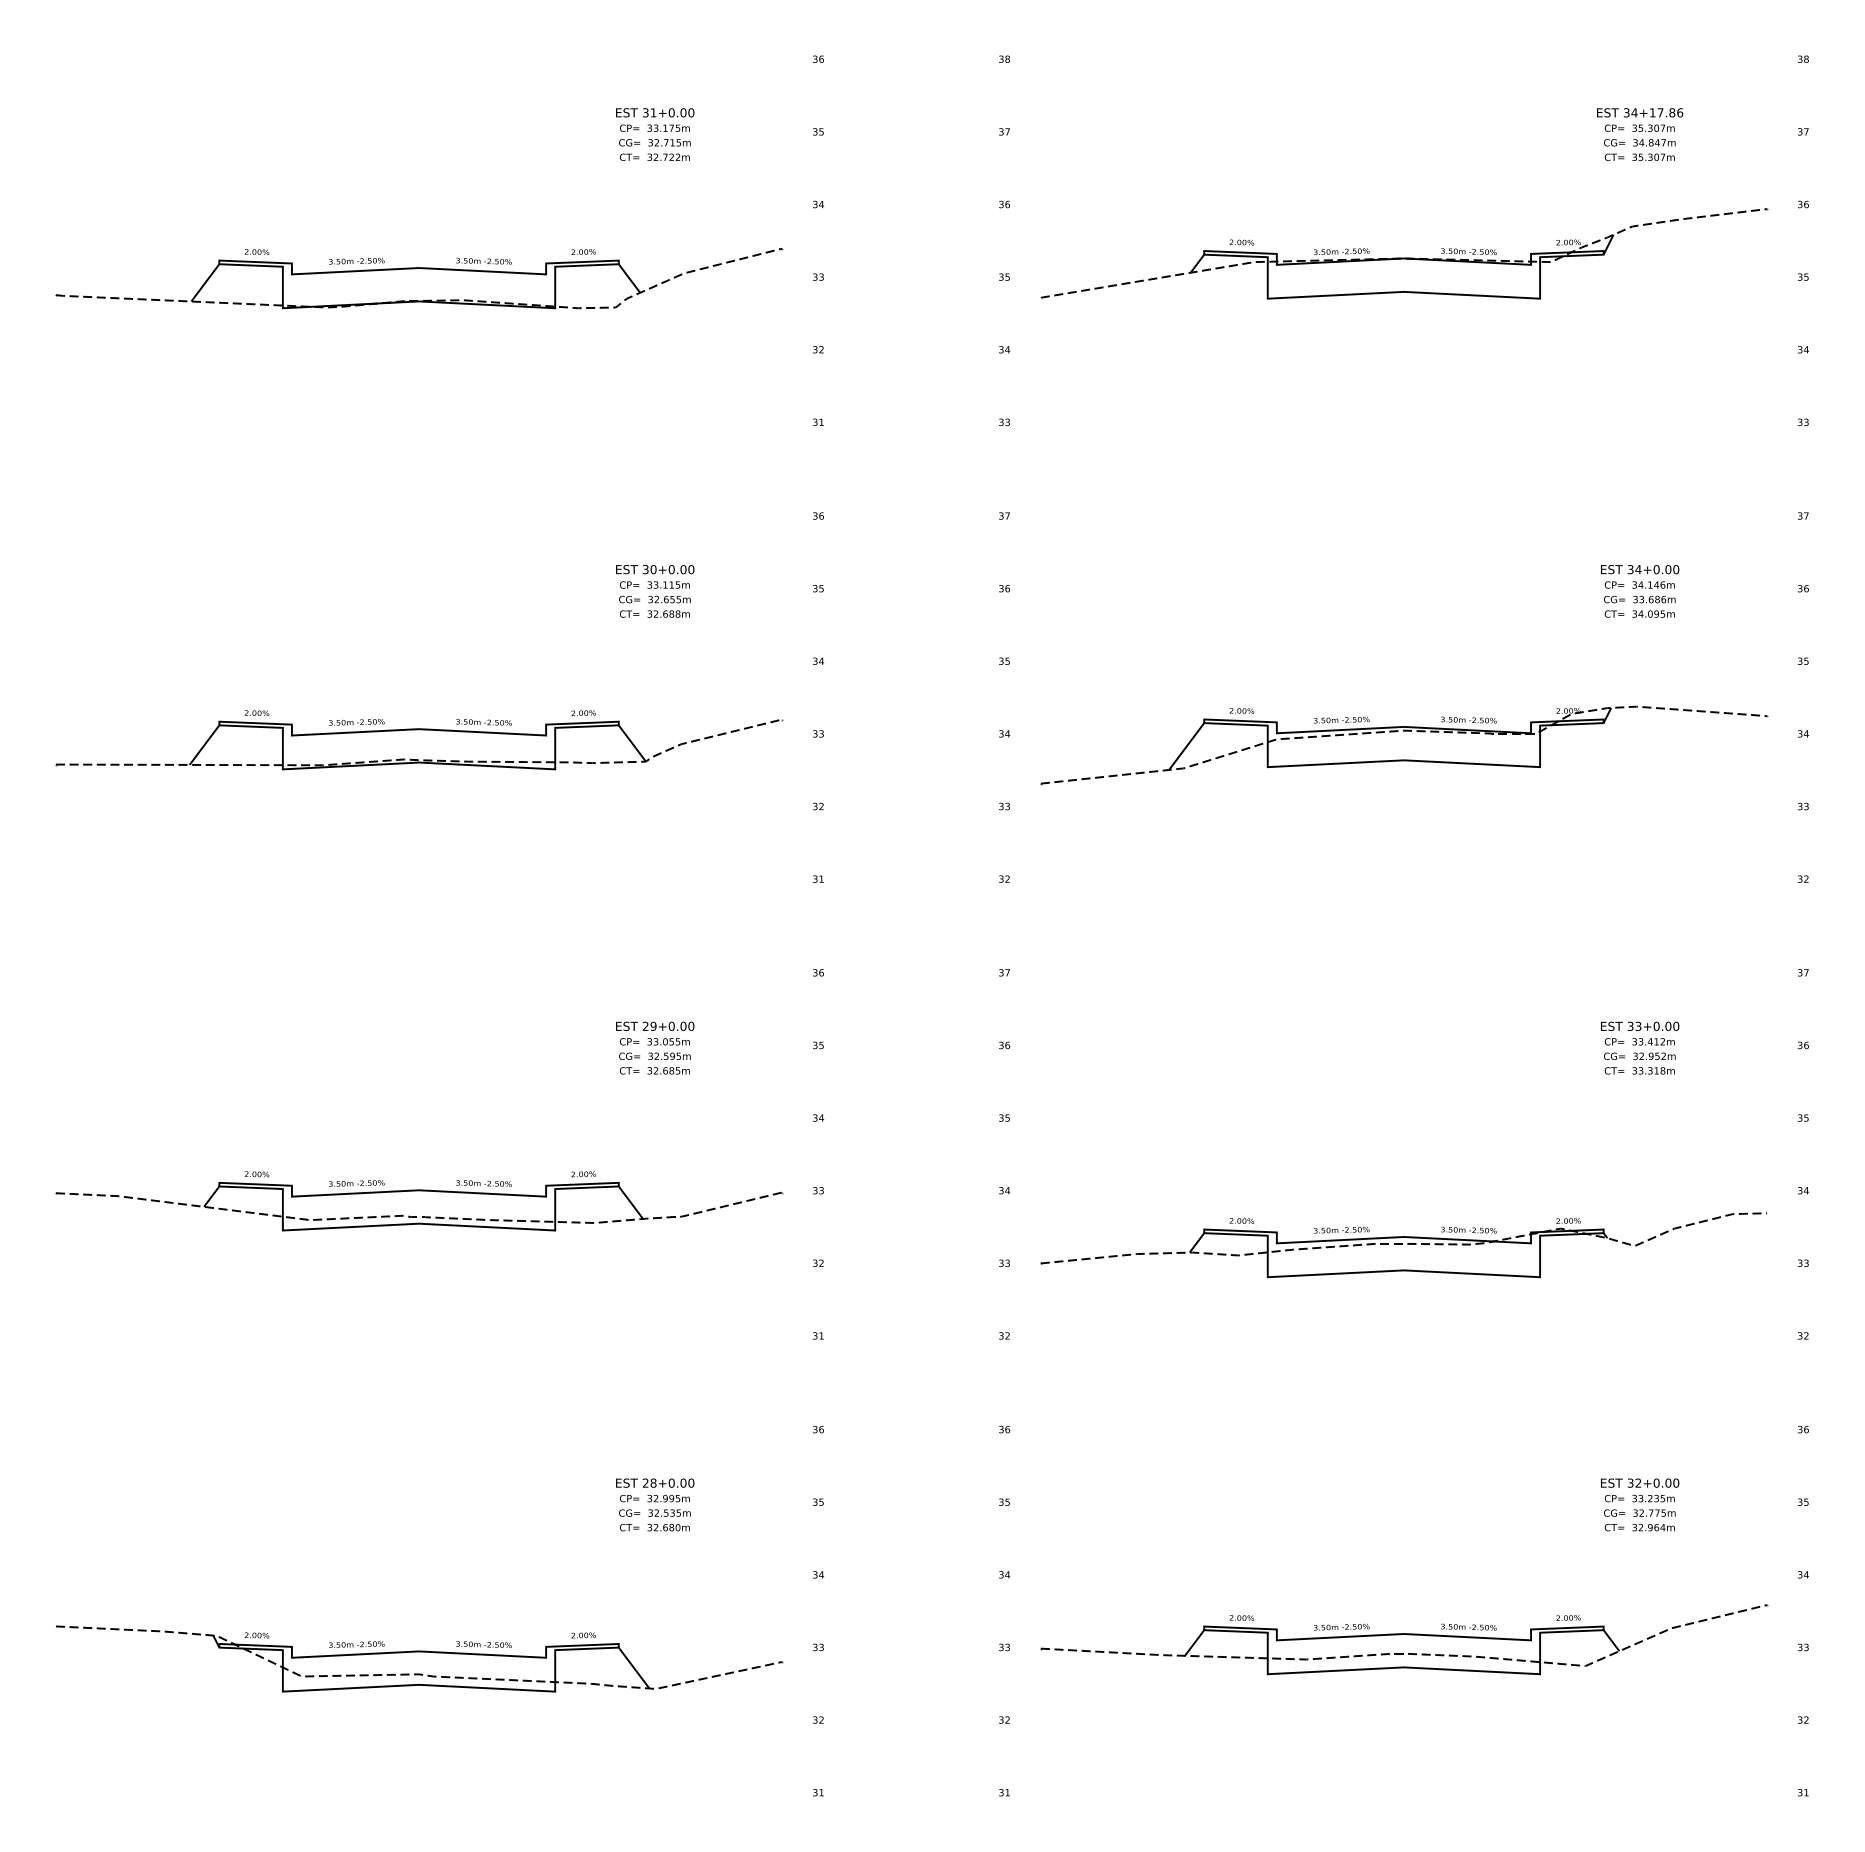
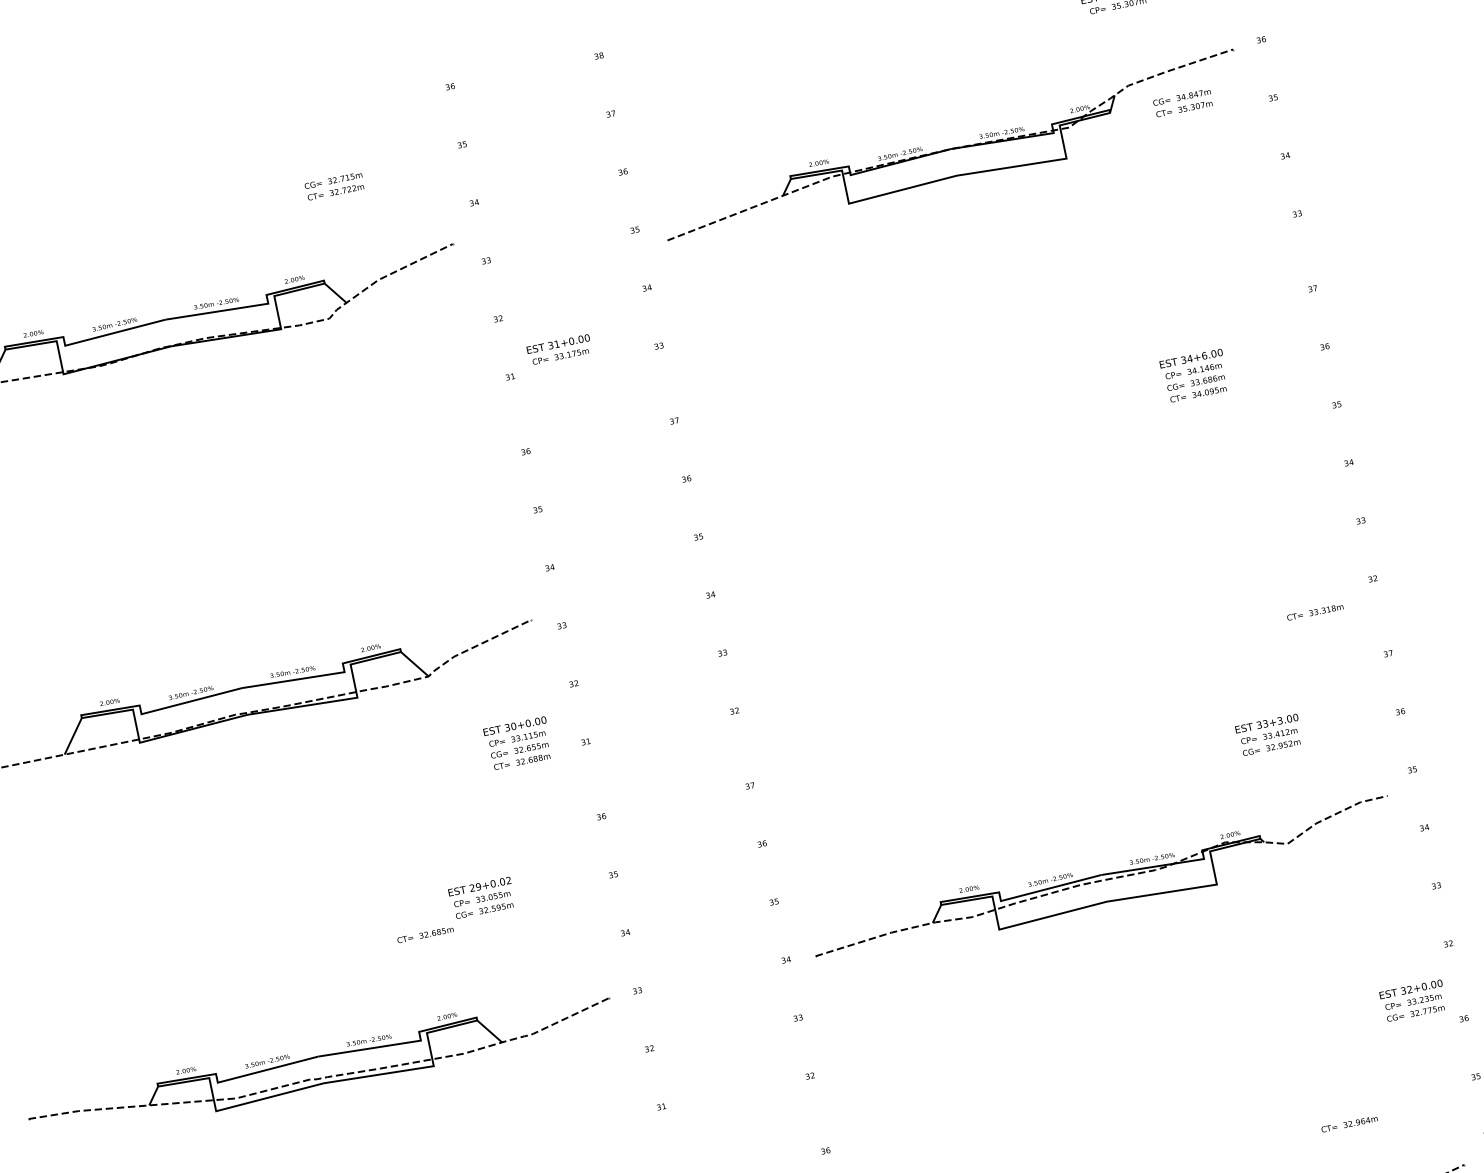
text: (655, 119) -> (559, 349), moved
text: (1639, 149) -> (1182, 102), moved
text: (1656, 569) -> (1204, 355), 34+0.00 -> 34+6.00
text: (655, 591) -> (518, 743), moved
part: (1404, 745) -> (1032, 538), removed
text: (691, 1025) -> (508, 879), 29+0.00 -> 29+0.02
text: (1656, 1025) -> (1279, 720), 33+0.00 -> 33+3.00
text: (654, 1070) -> (425, 934), moved
text: (1639, 1070) -> (1314, 612), moved
part: (1403, 1245) -> (1102, 881), moved
text: (1640, 1497) -> (1413, 1000), moved

